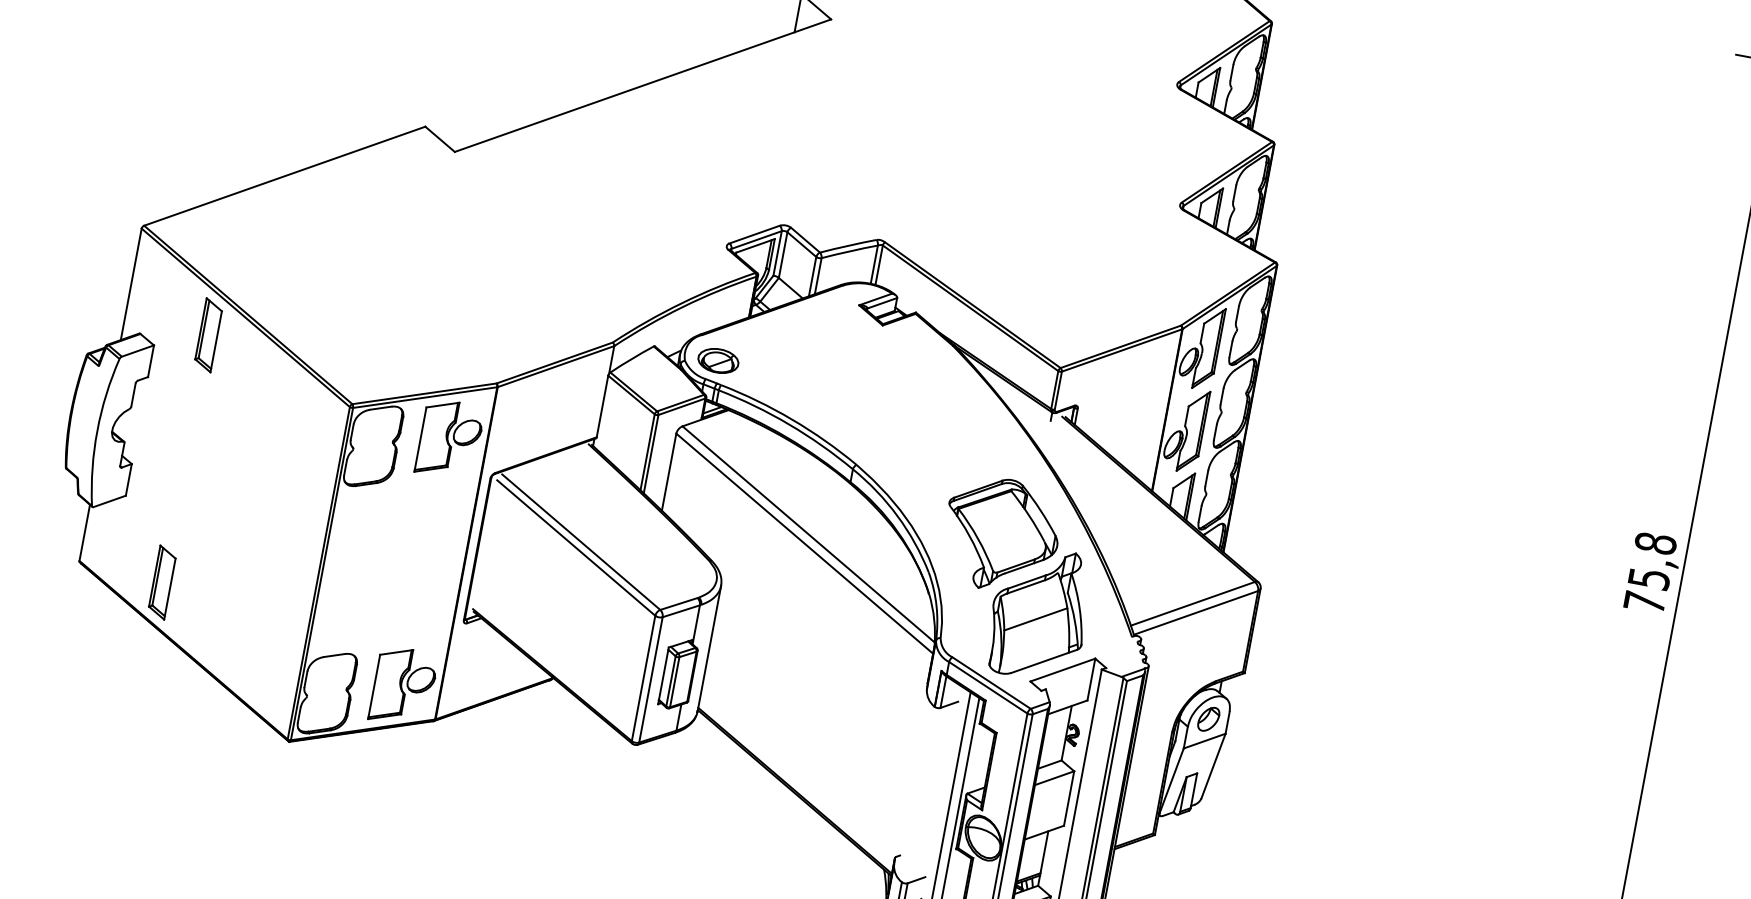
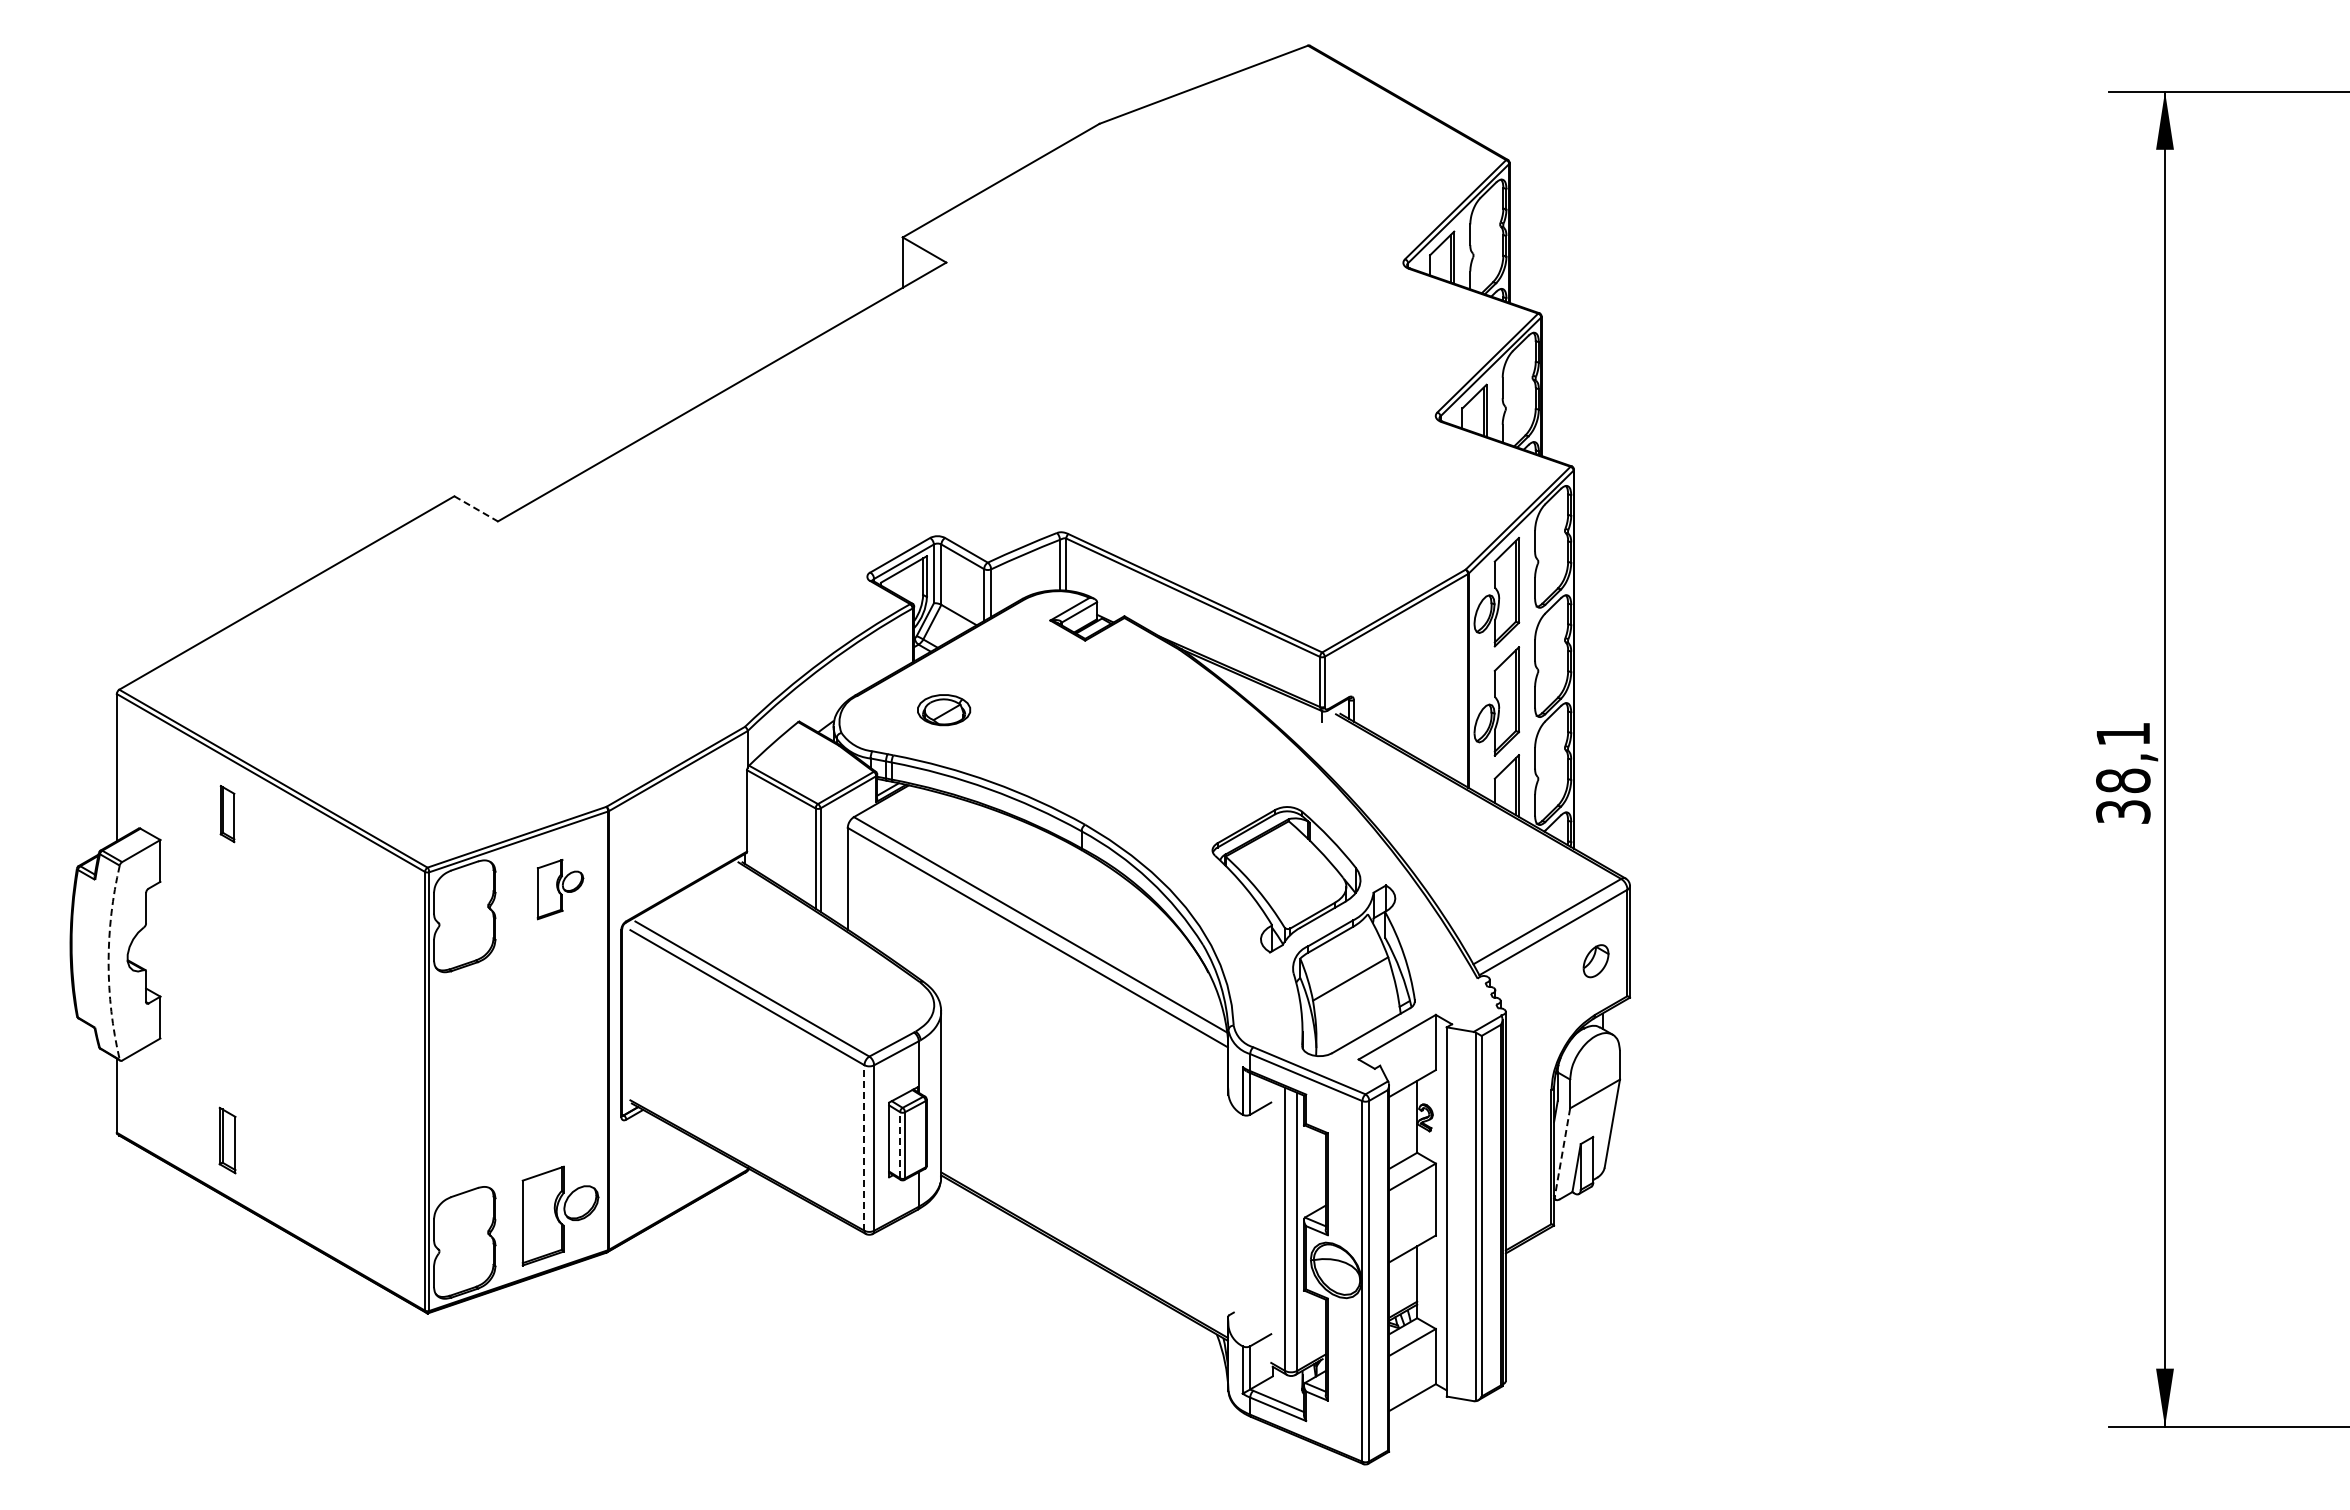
line: (440, 139) -> (476, 509), solid -> dashed
part: (208, 334) -> (227, 813), size x0.6
part: (718, 361) -> (944, 710), moved
arc: (97, 430) -> (108, 962), solid -> dashed
part: (450, 439) -> (560, 889), size x0.6
text: (1650, 572) -> (2123, 772), 75,8 -> 38,1
part: (162, 582) -> (227, 1140), size x0.7
line: (643, 678) -> (864, 1147), solid -> dashed
line: (671, 680) -> (900, 1144), solid -> dashed
part: (1208, 719) -> (1595, 961), moved
line: (1171, 780) -> (1562, 1152), solid -> dashed

